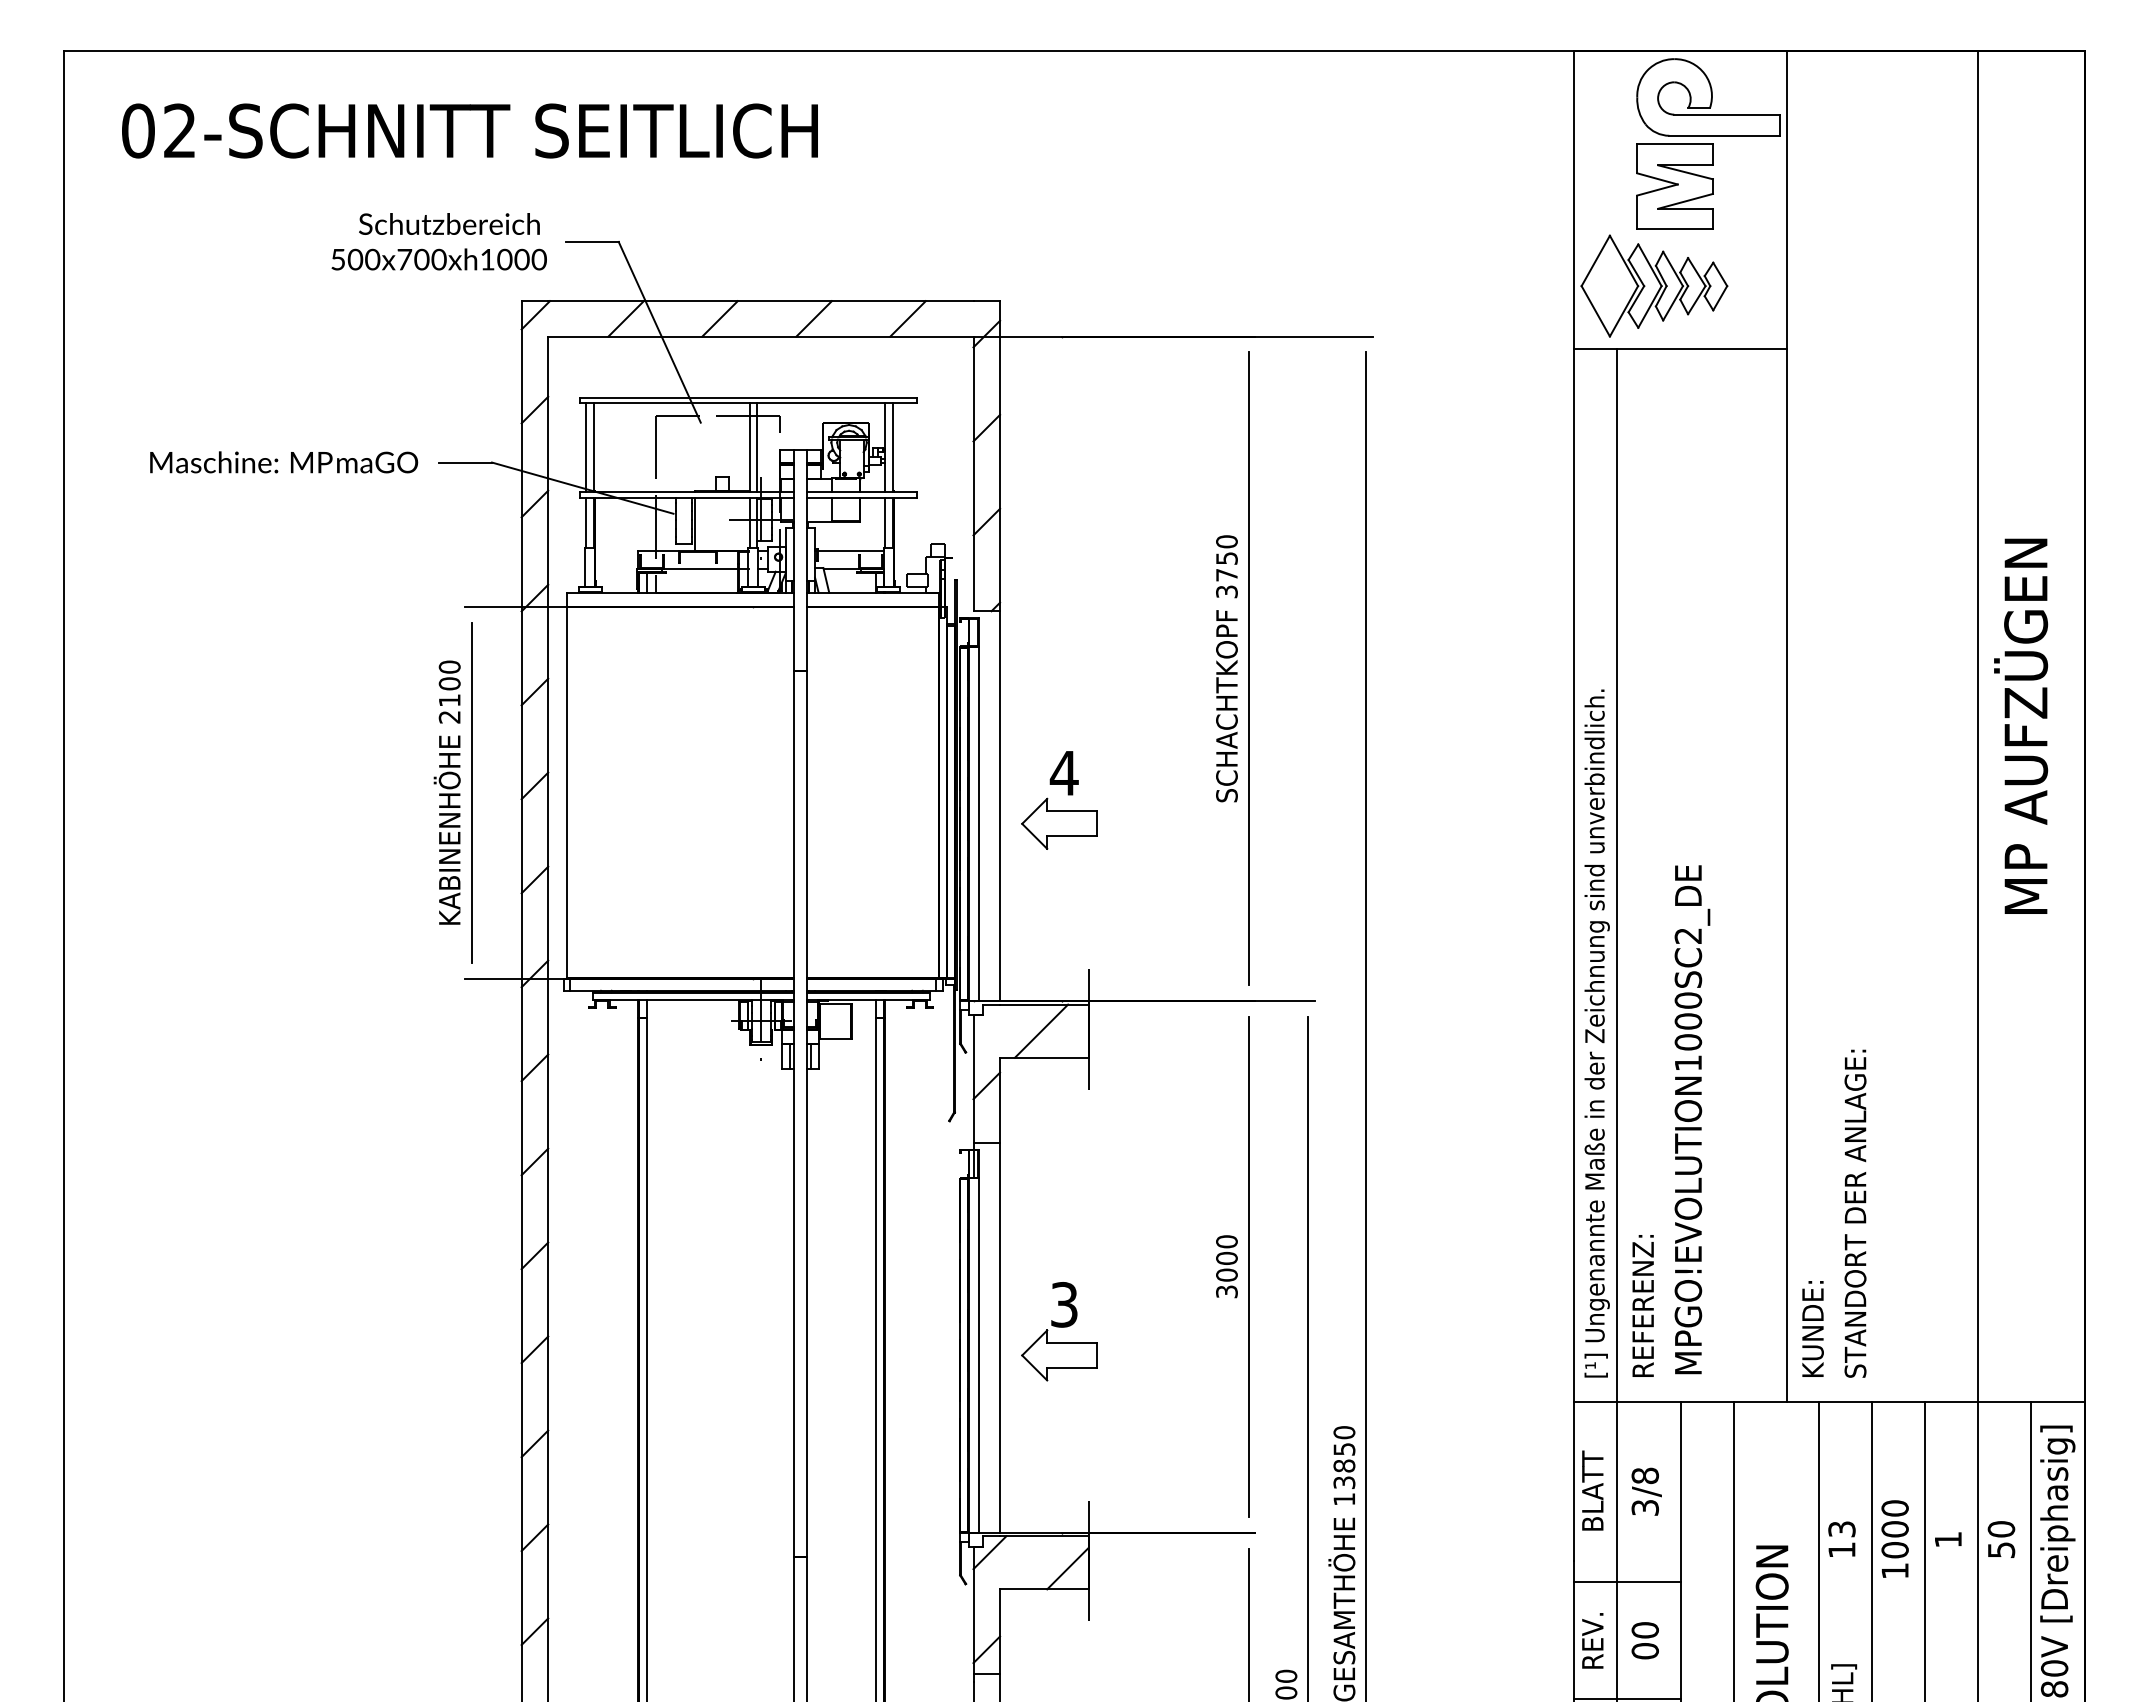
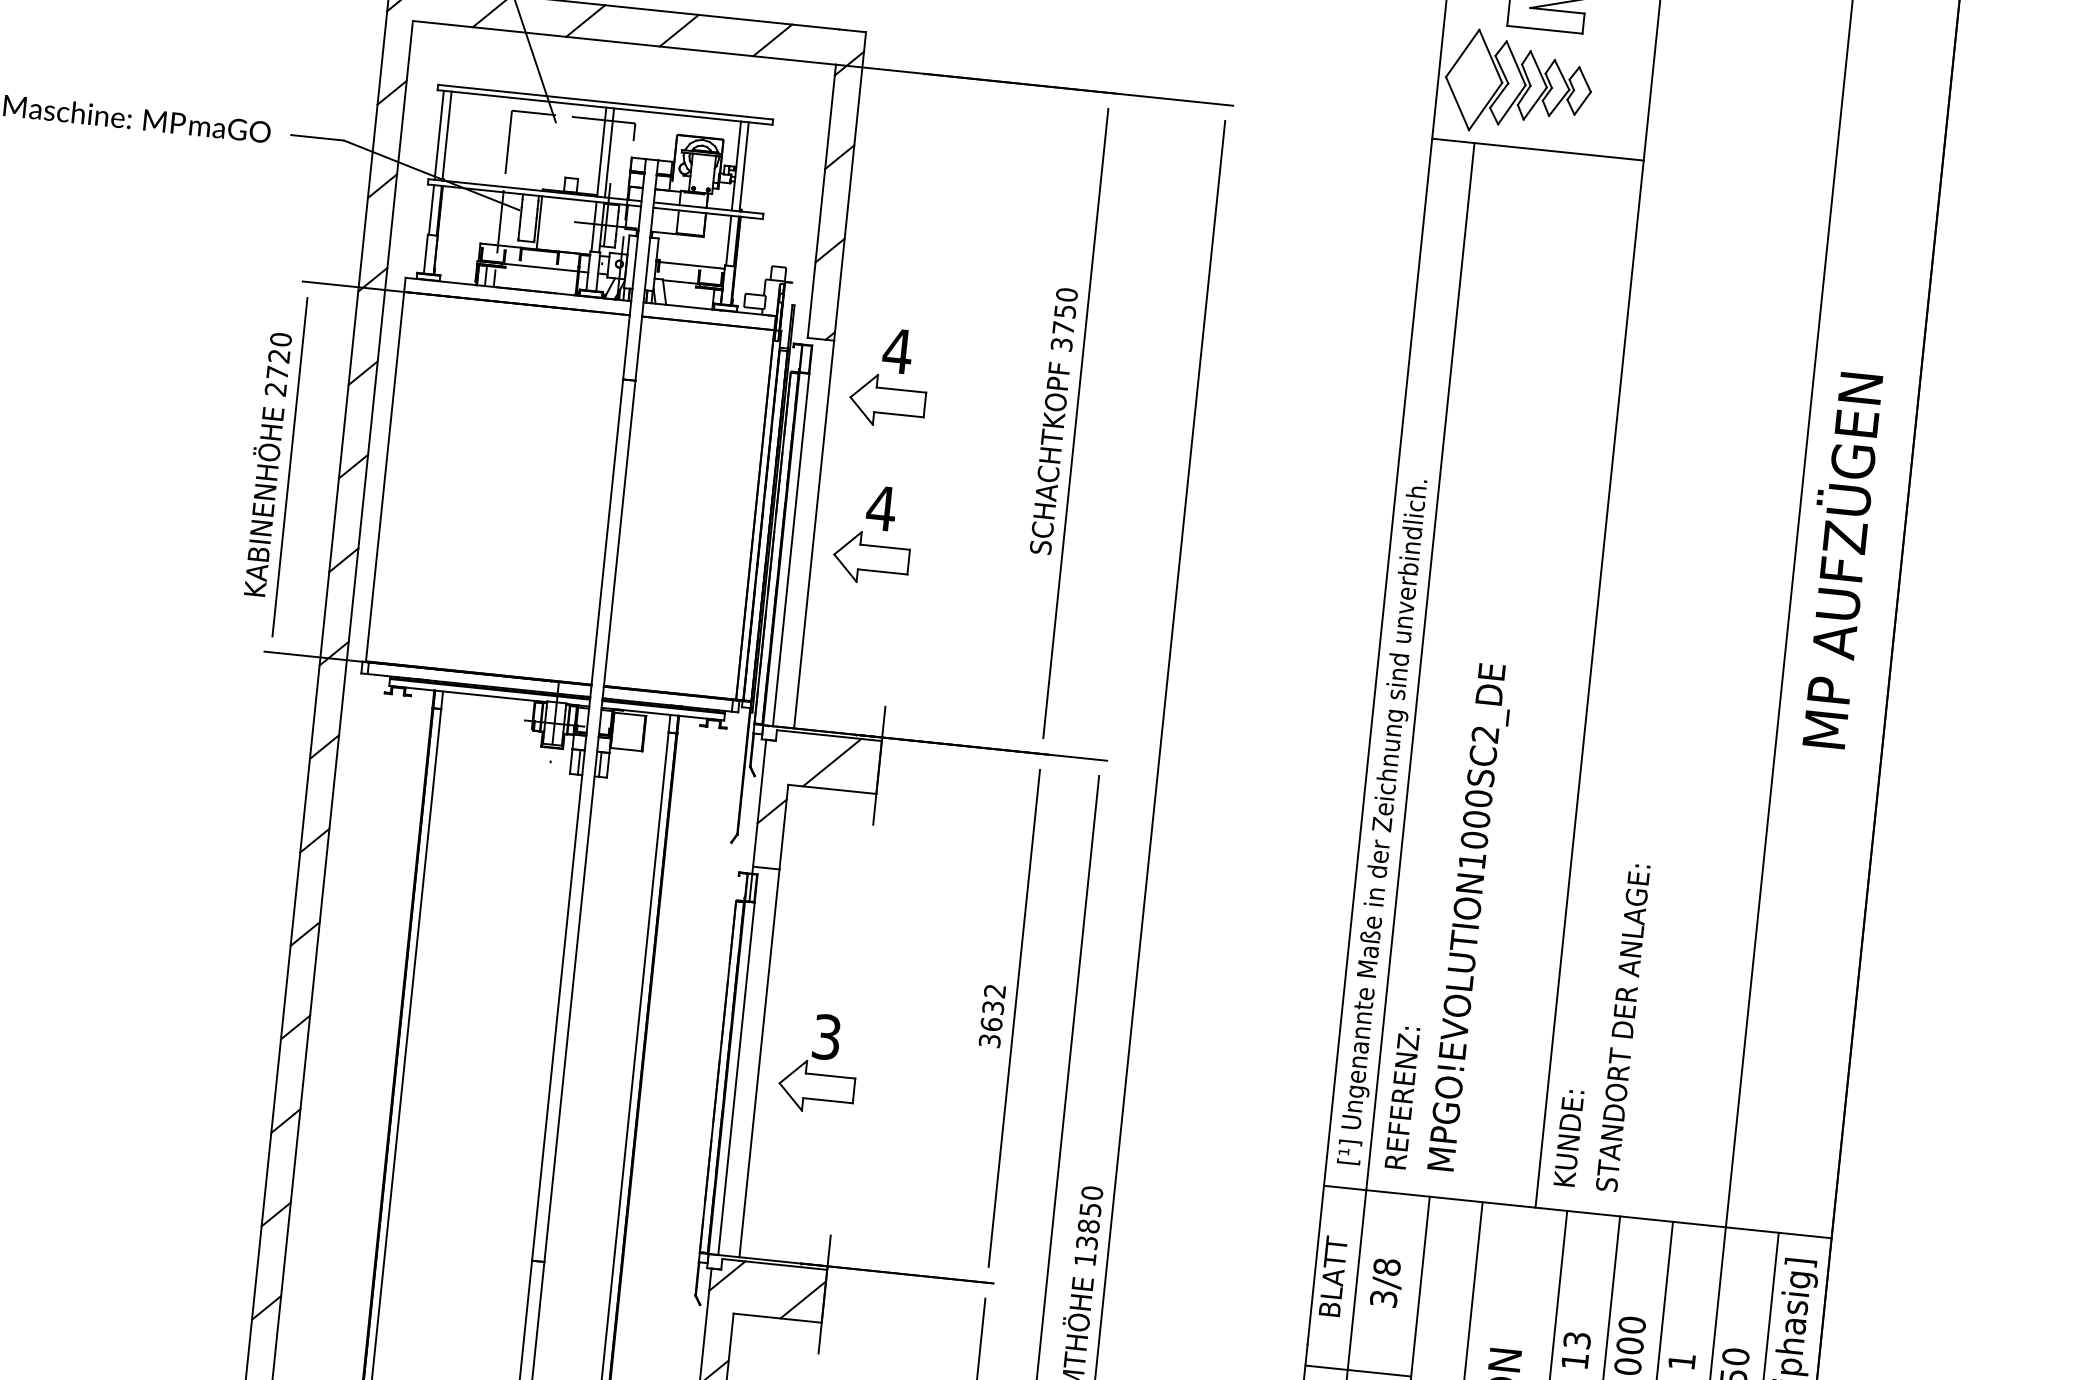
part: (1067, 636) -> (898, 372), added
text: (449, 691) -> (278, 363), 2100 -> 2720
text: (1226, 1258) -> (992, 1007), 3000 -> 3632

